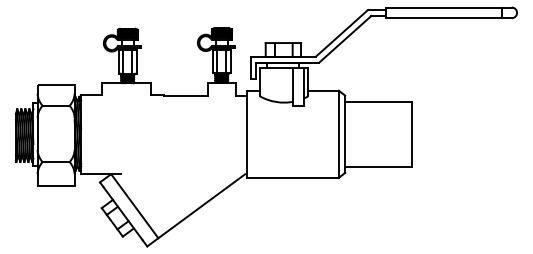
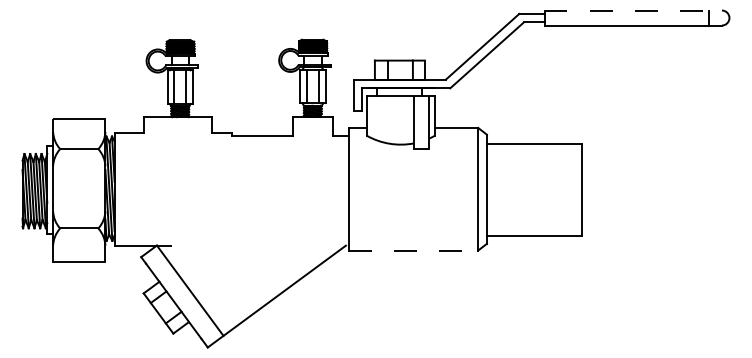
line: (449, 7) -> (633, 10), solid -> dashed
line: (293, 177) -> (413, 250), solid -> dashed

